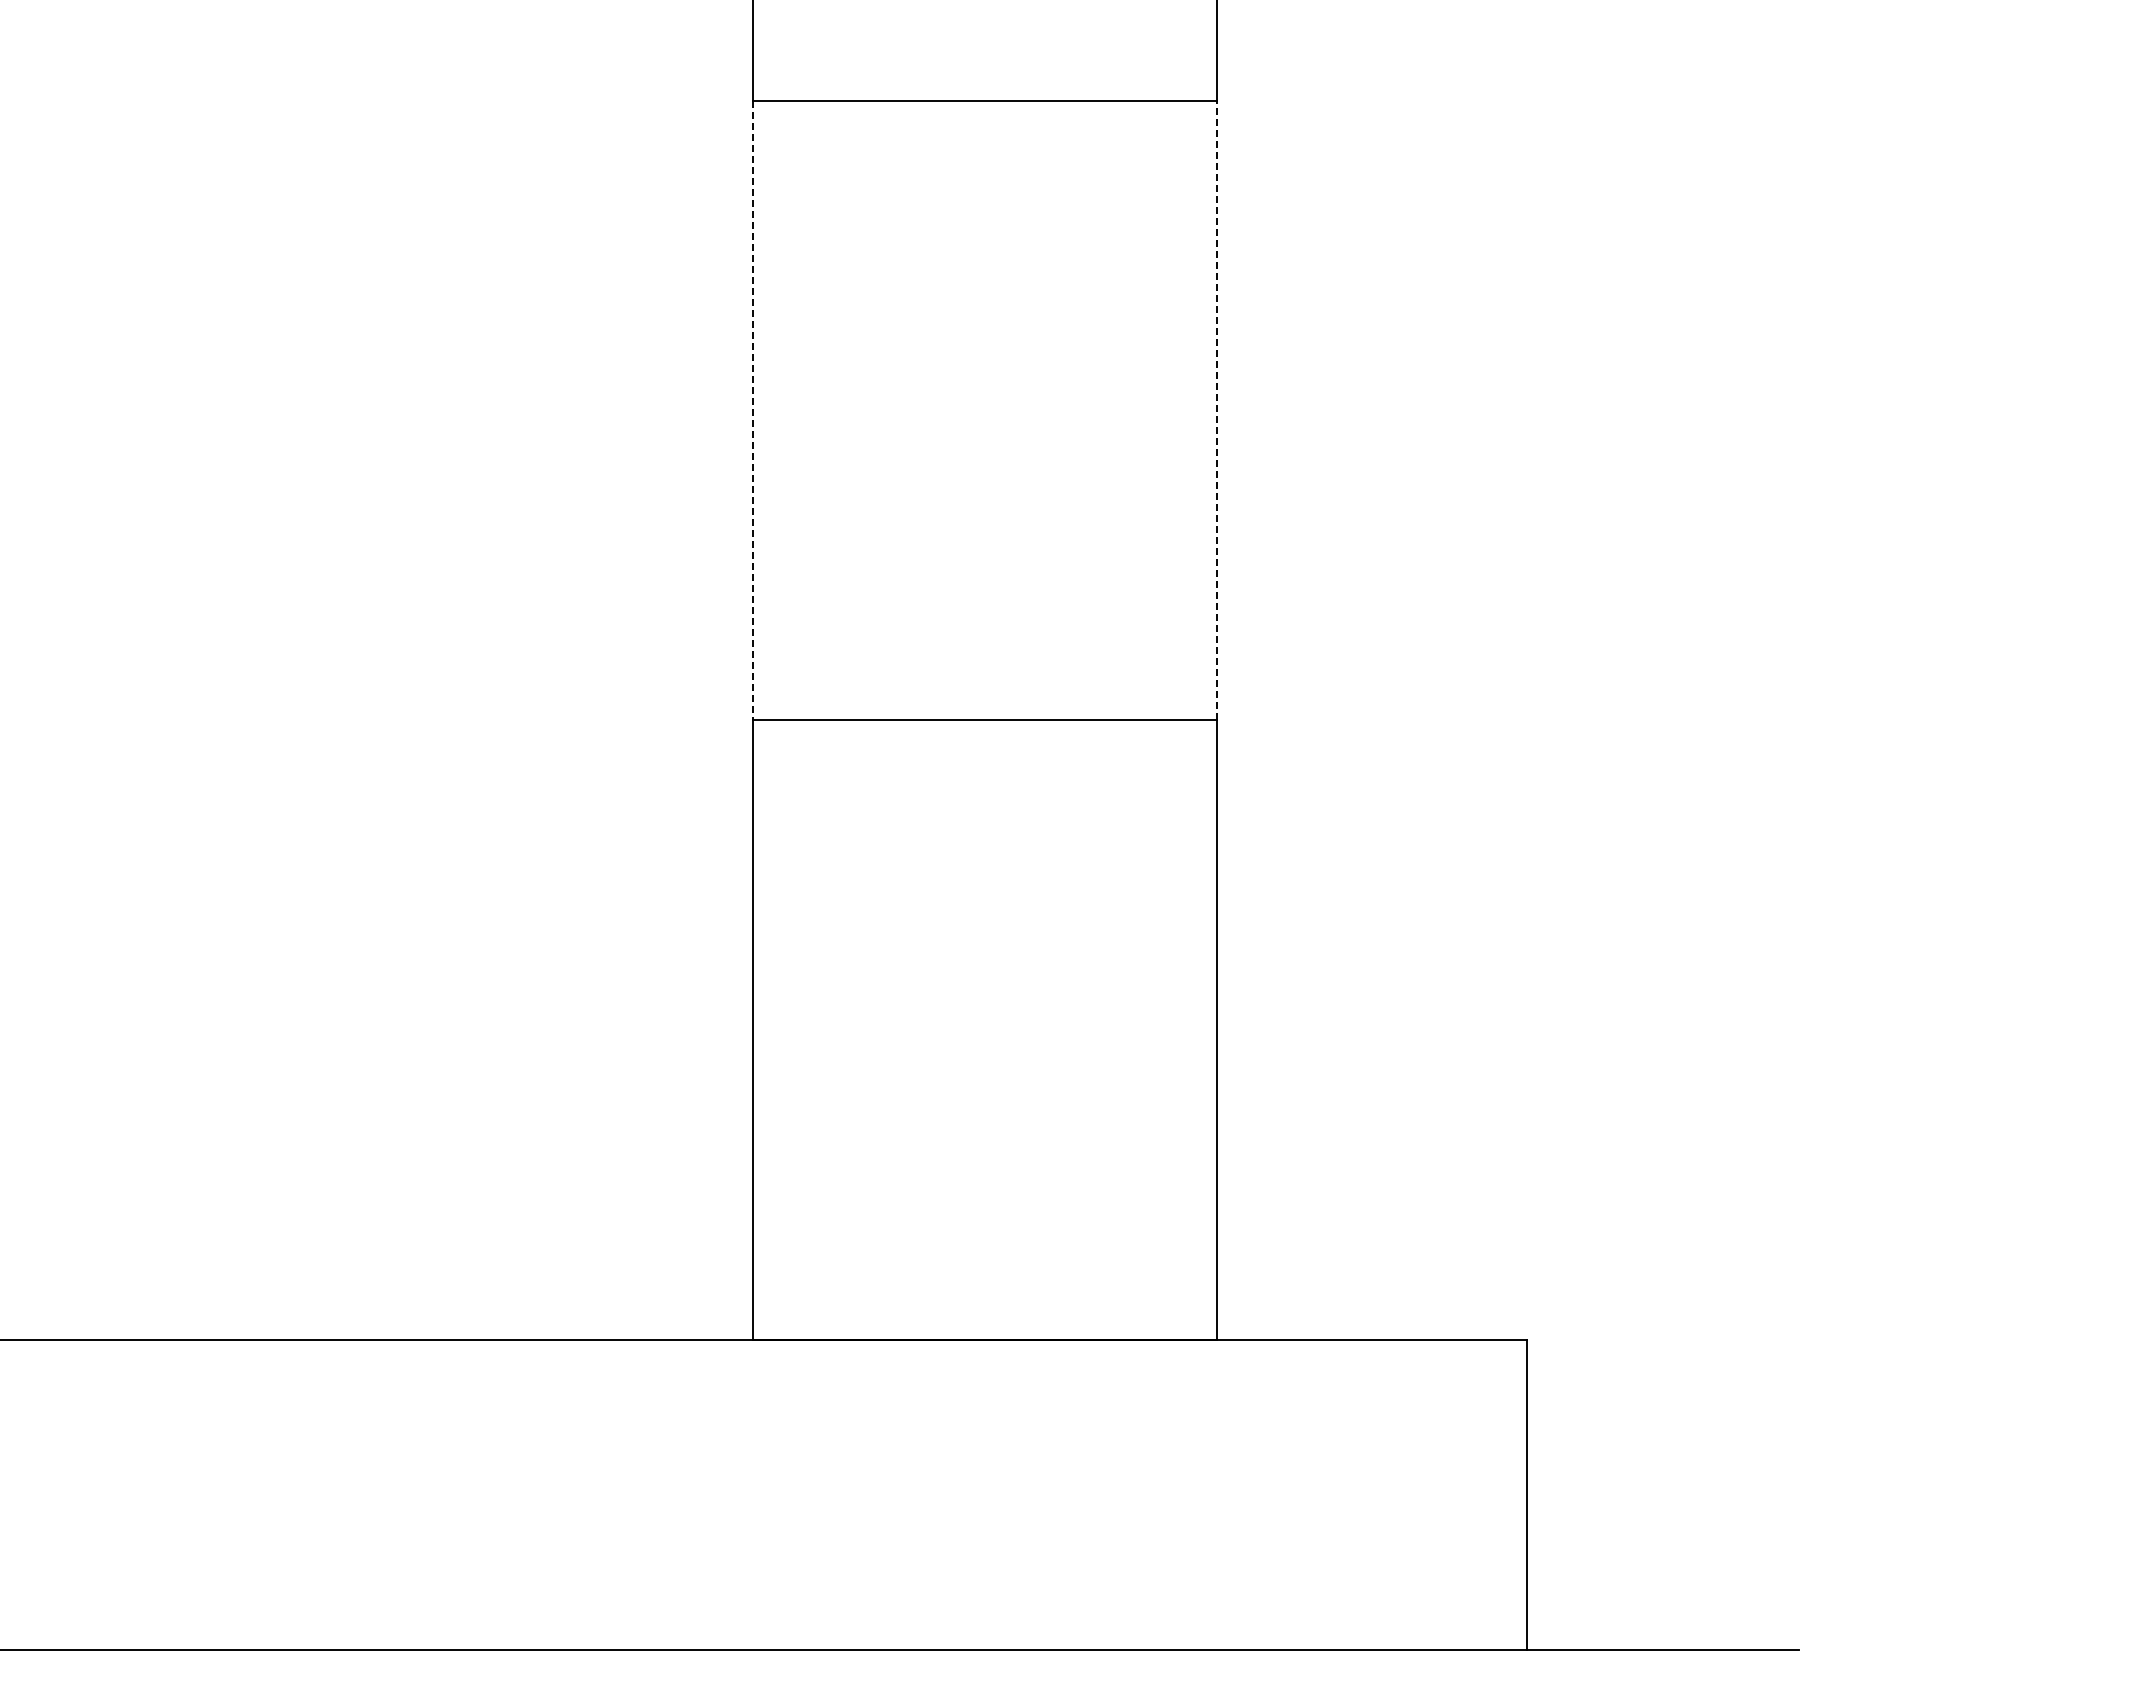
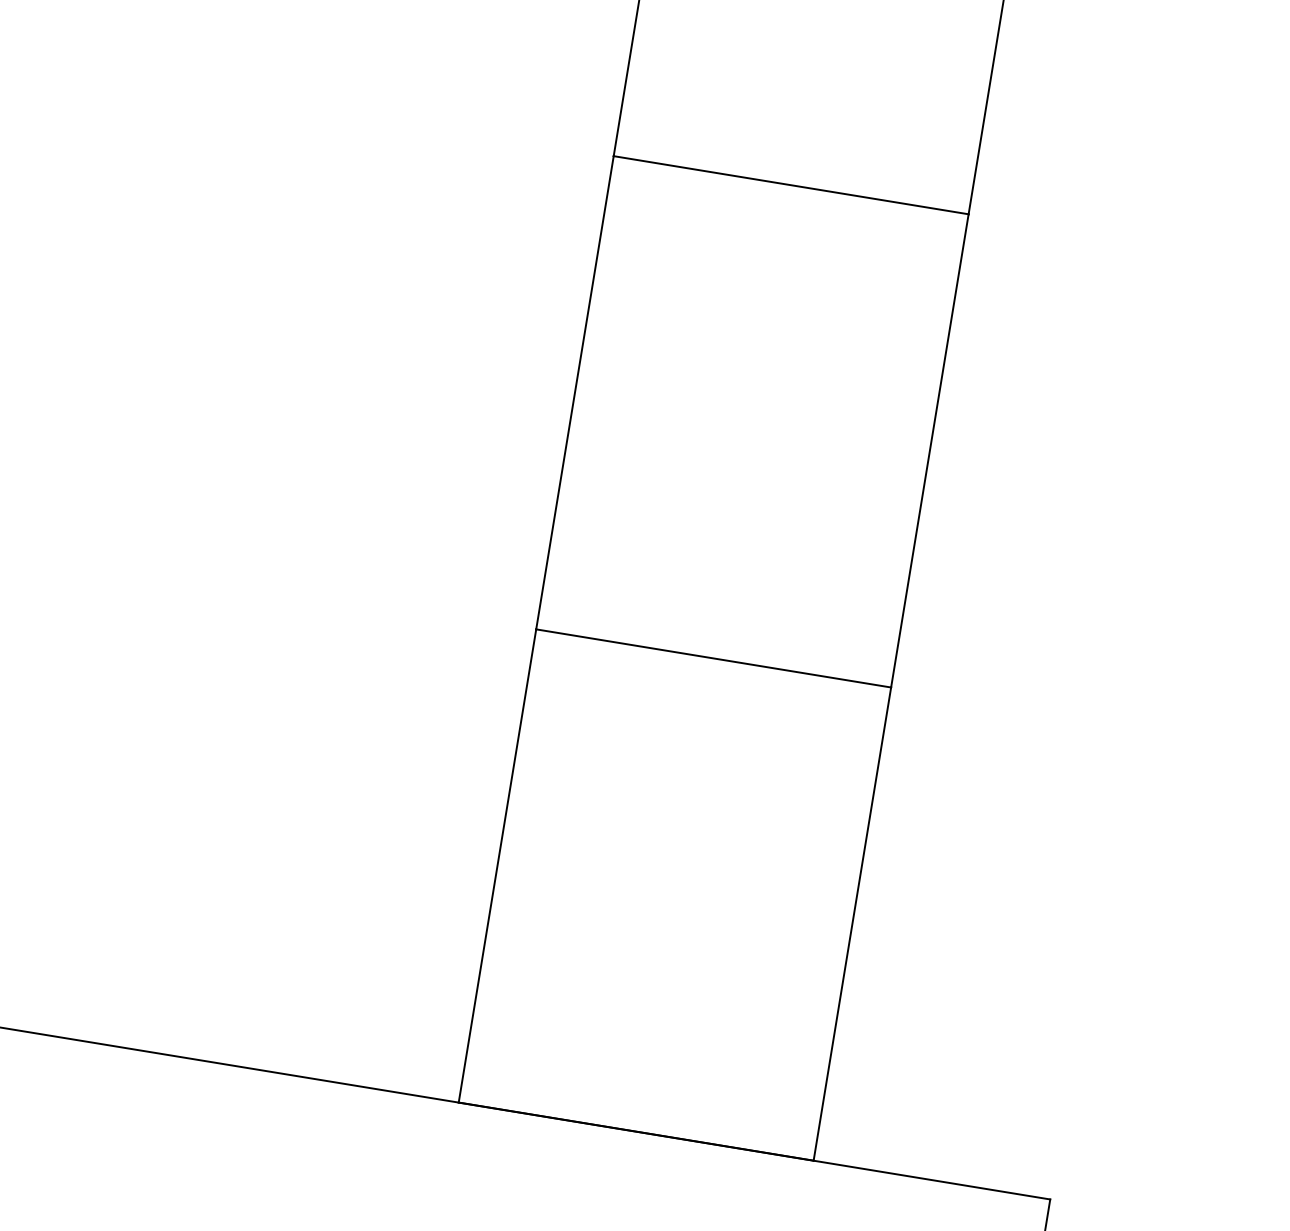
line: (752, 410) -> (574, 392), dashed -> solid
line: (1217, 410) -> (929, 450), dashed -> solid

